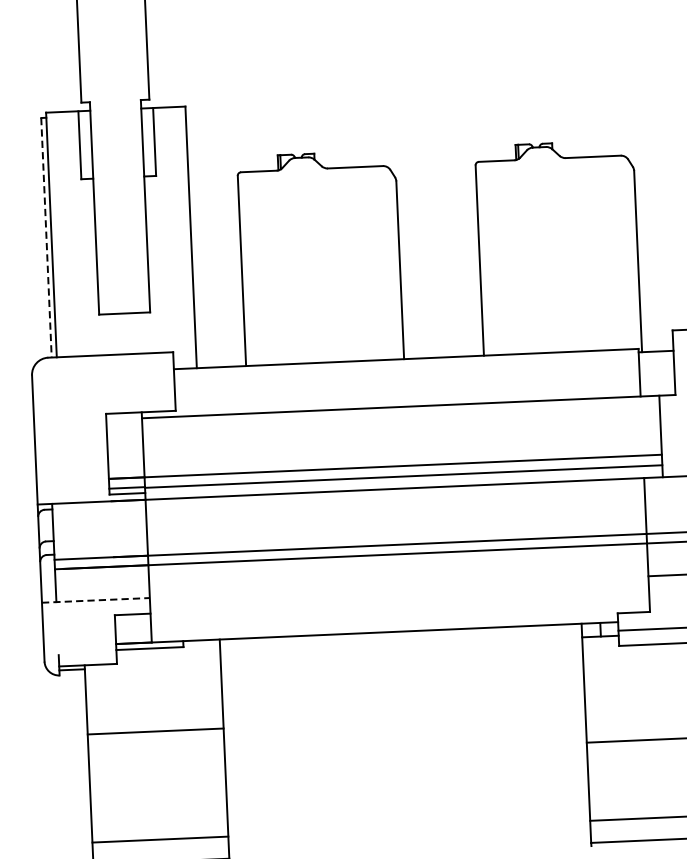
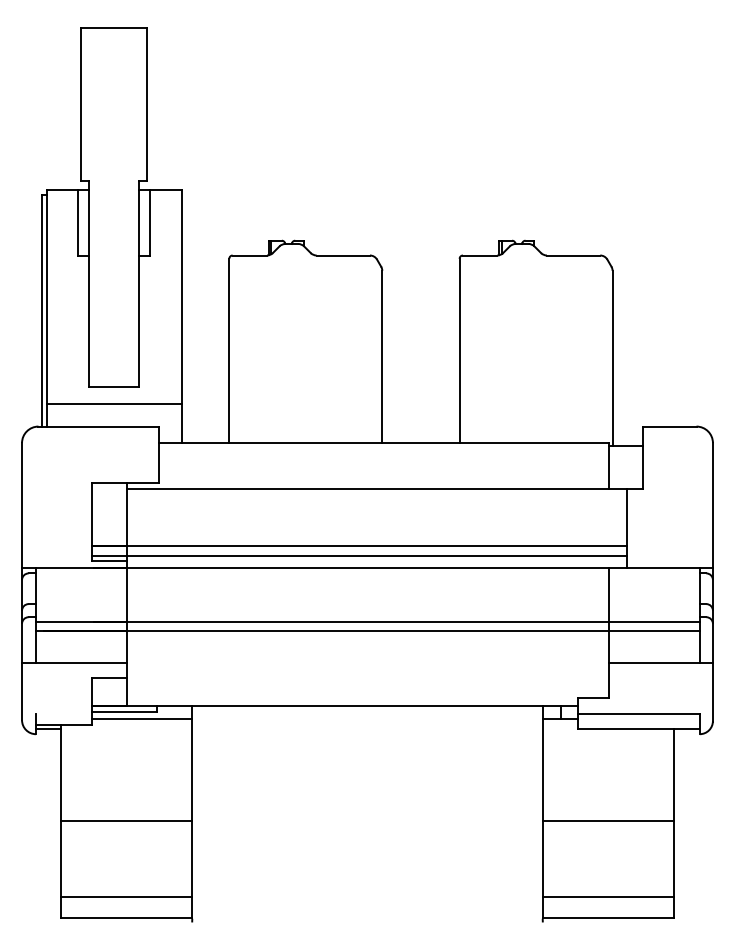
line: (46, 237) -> (41, 310), dashed -> solid
line: (124, 330) -> (113, 403), added
line: (96, 600) -> (74, 663), dashed -> solid
line: (167, 655) -> (141, 719), added
line: (155, 731) -> (126, 821), moved

